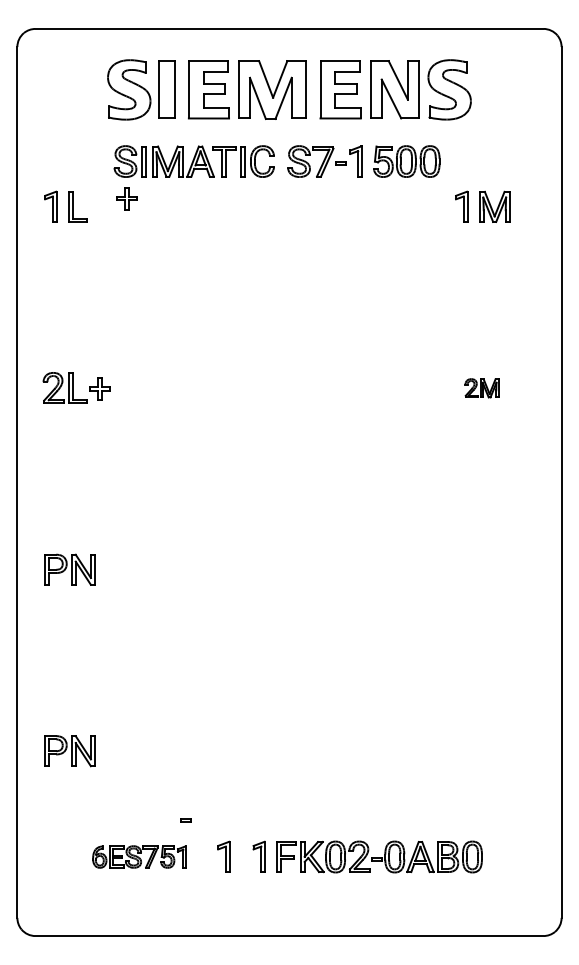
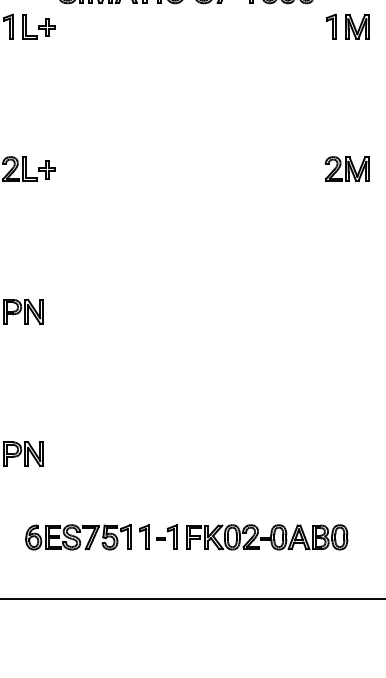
part: (126, 198) -> (46, 27), moved
part: (481, 388) -> (346, 169), size x1.67
part: (185, 820) -> (160, 539), moved
part: (139, 856) -> (78, 536), size x1.43

